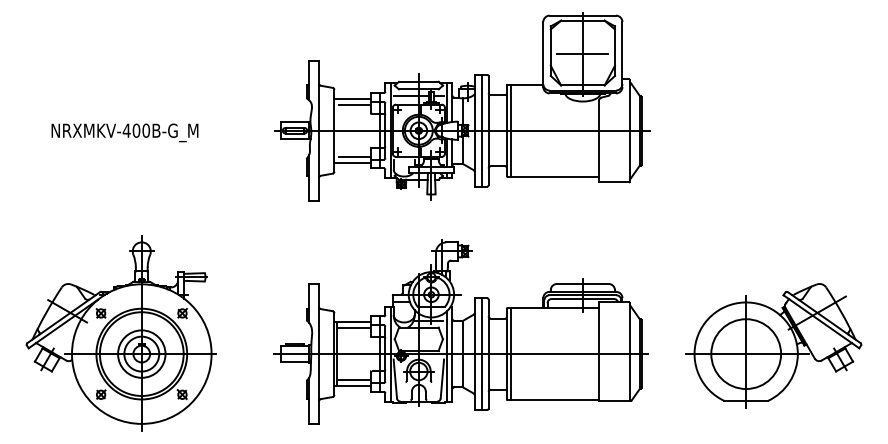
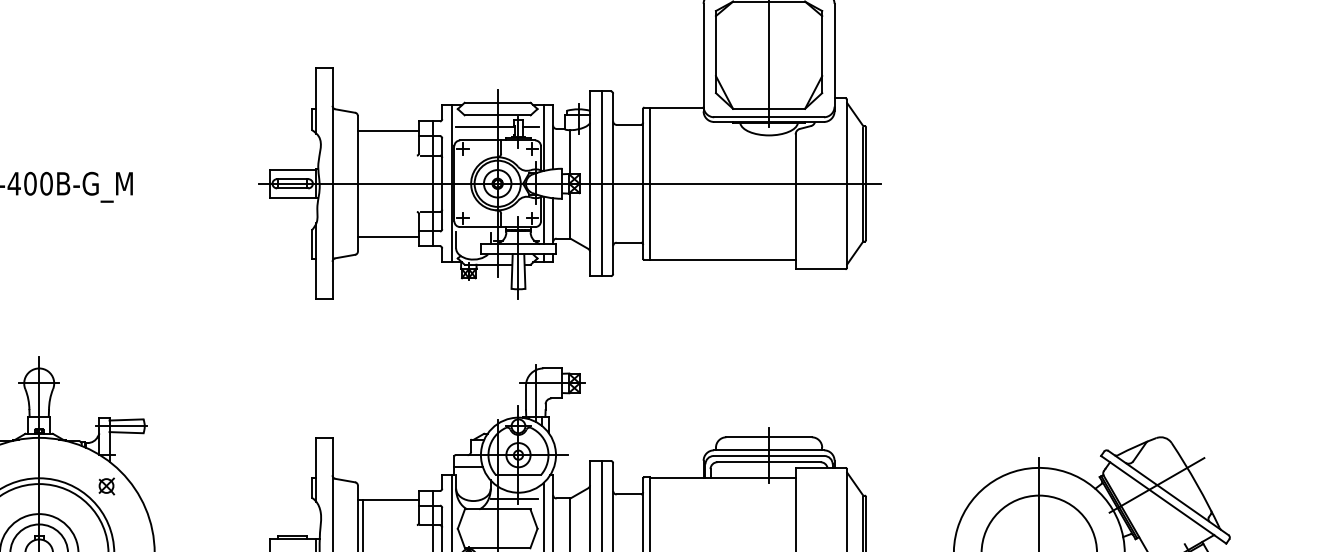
line: (582, 54) -> (768, 57), removed
line: (353, 104) -> (389, 140), removed
line: (353, 156) -> (389, 226), removed
line: (353, 328) -> (389, 510), removed

